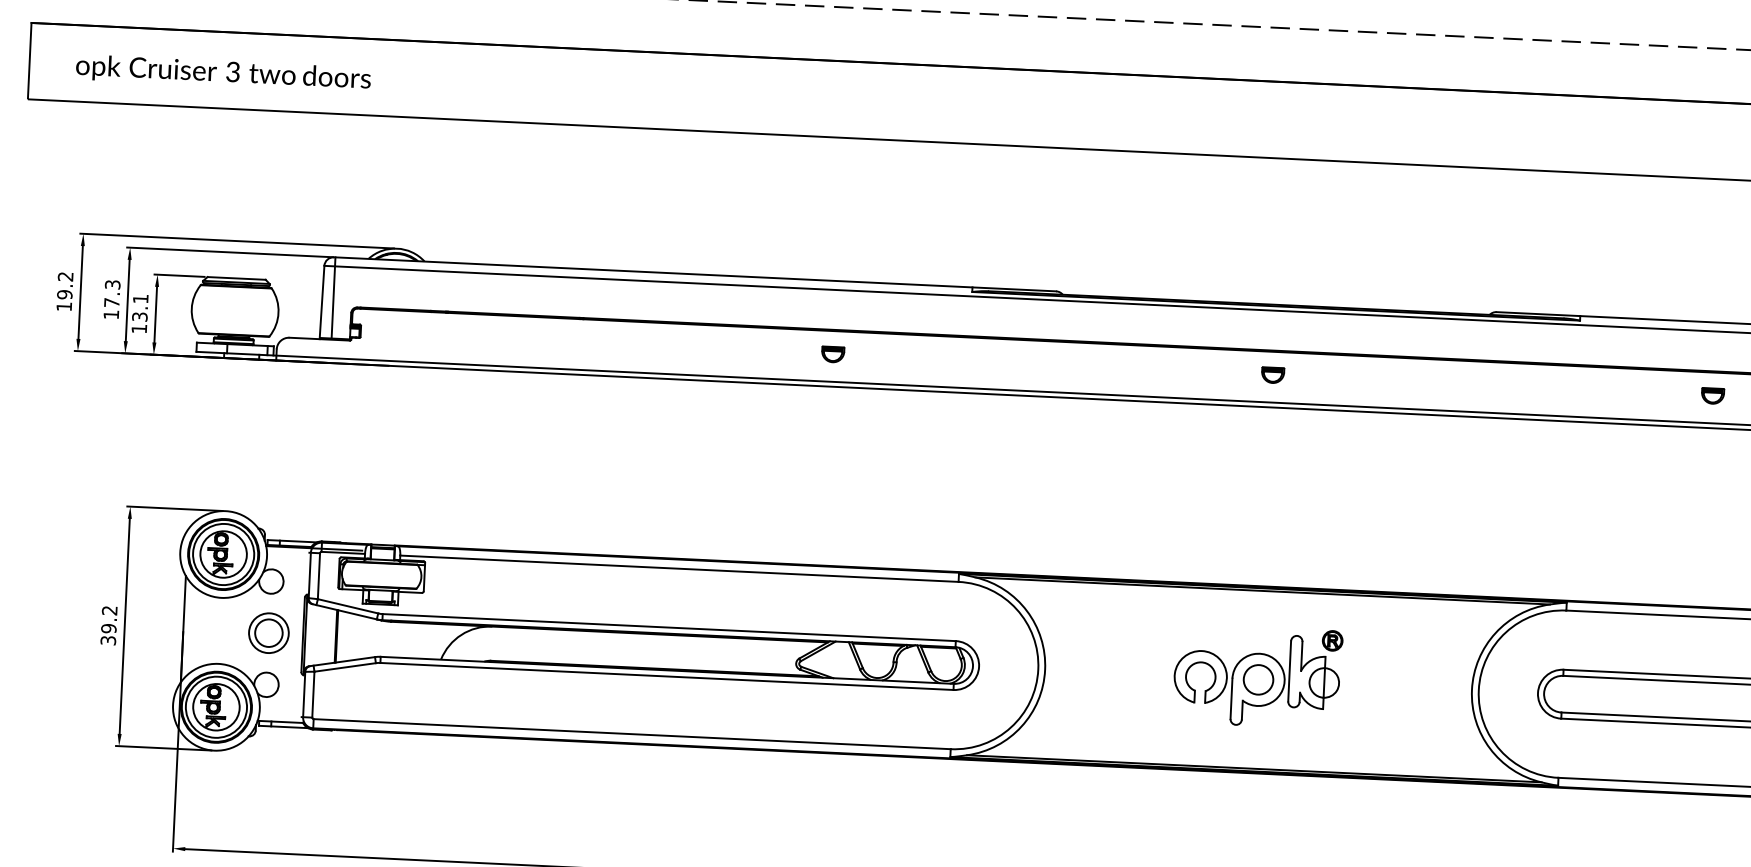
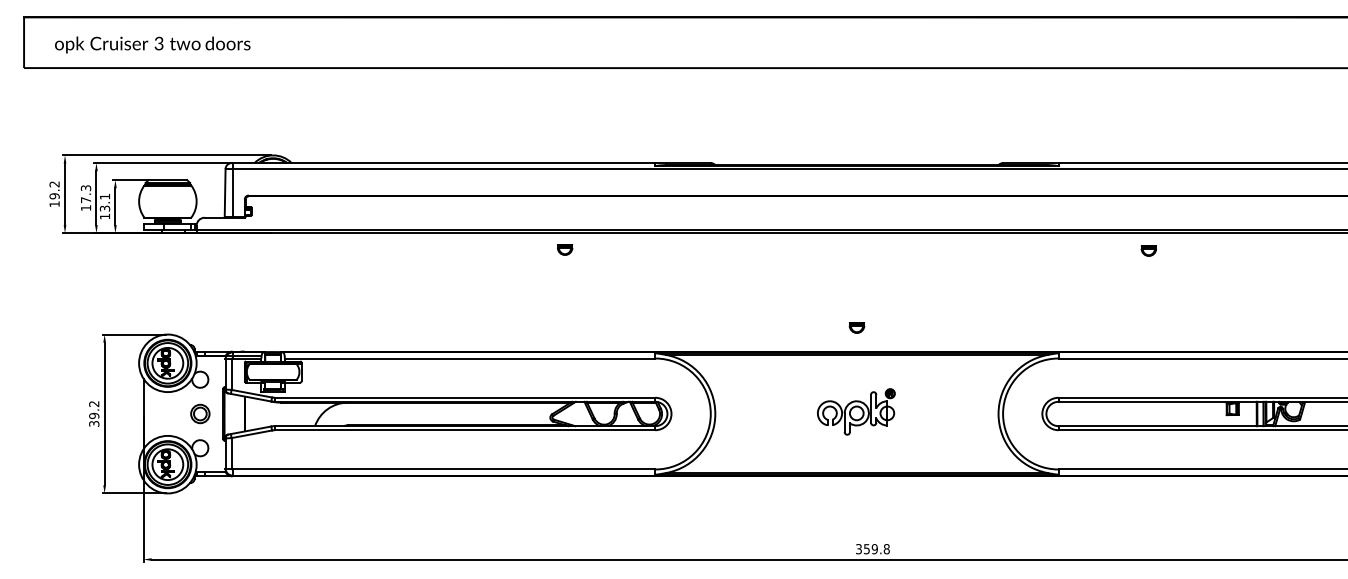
part: (833, 353) -> (565, 249), moved
part: (1272, 374) -> (856, 327), moved
part: (1712, 395) -> (1148, 250), moved
part: (269, 632) -> (200, 413), size x0.7
part: (1258, 676) -> (856, 411), size x0.7

